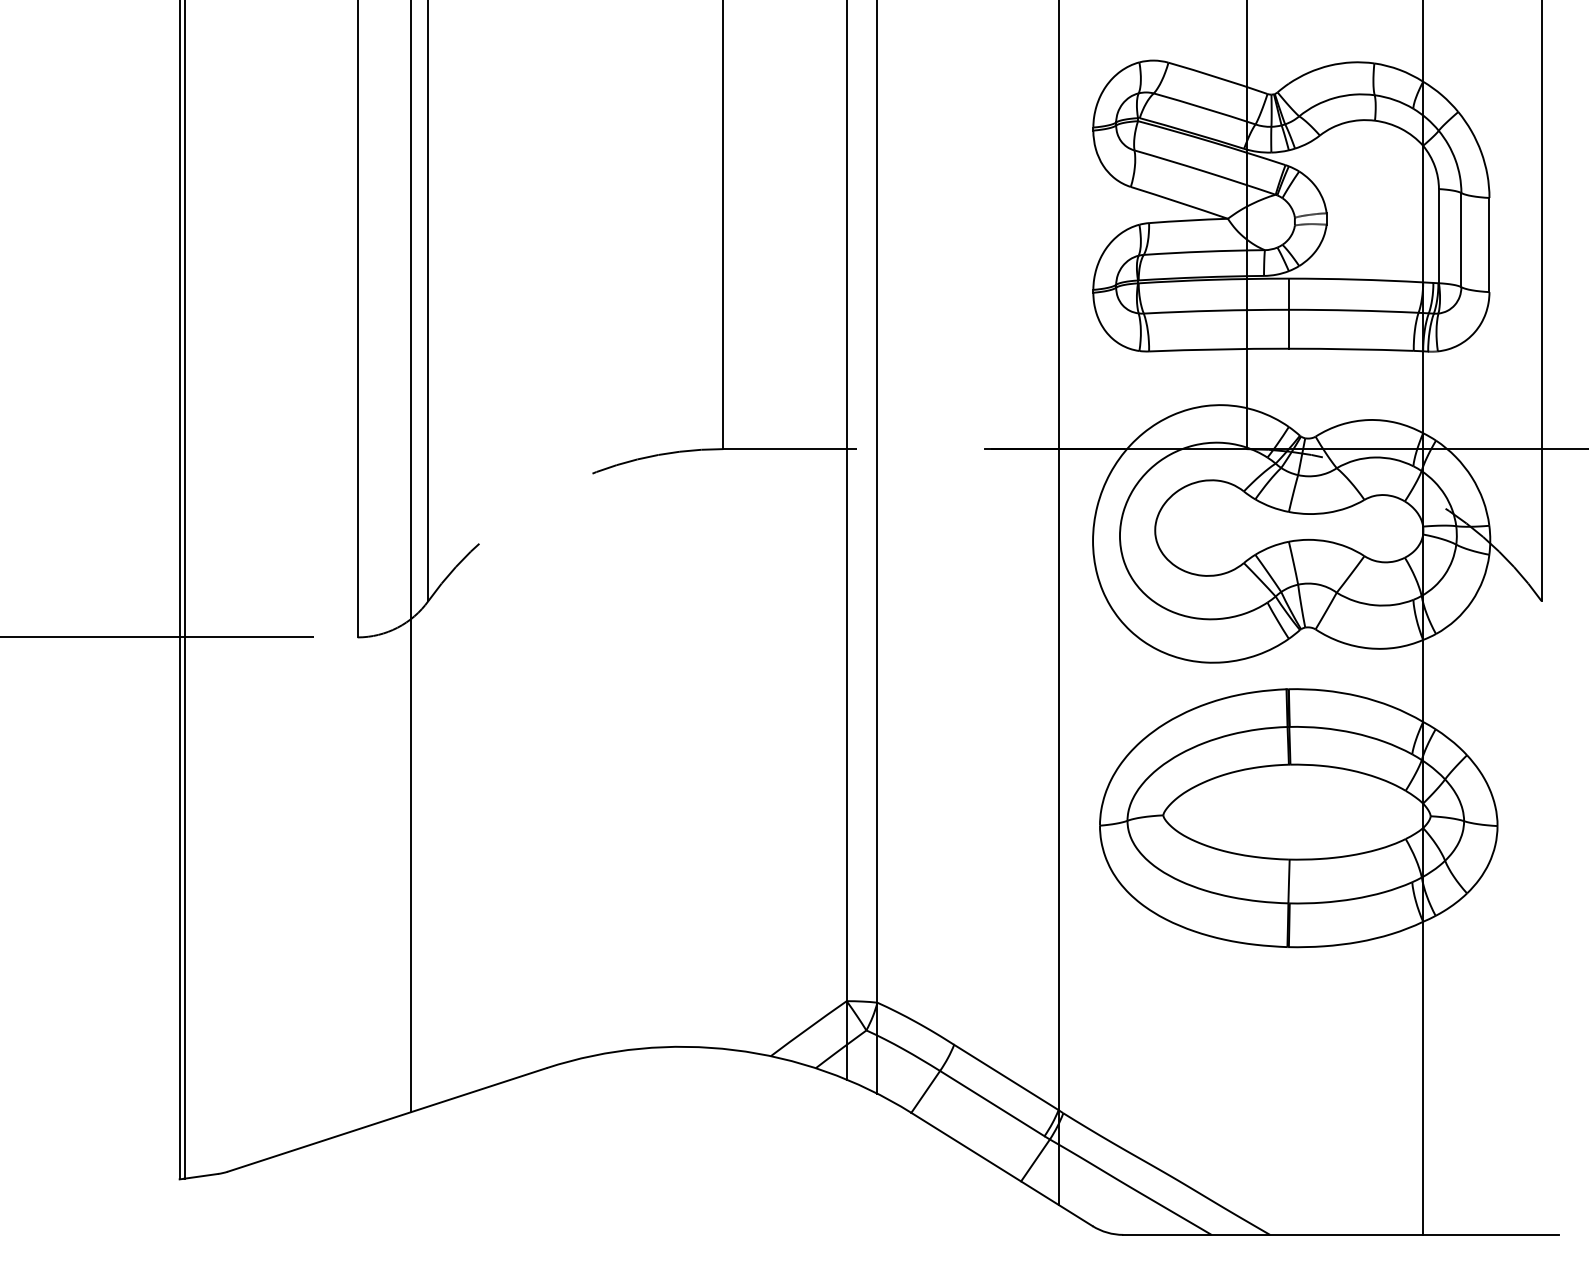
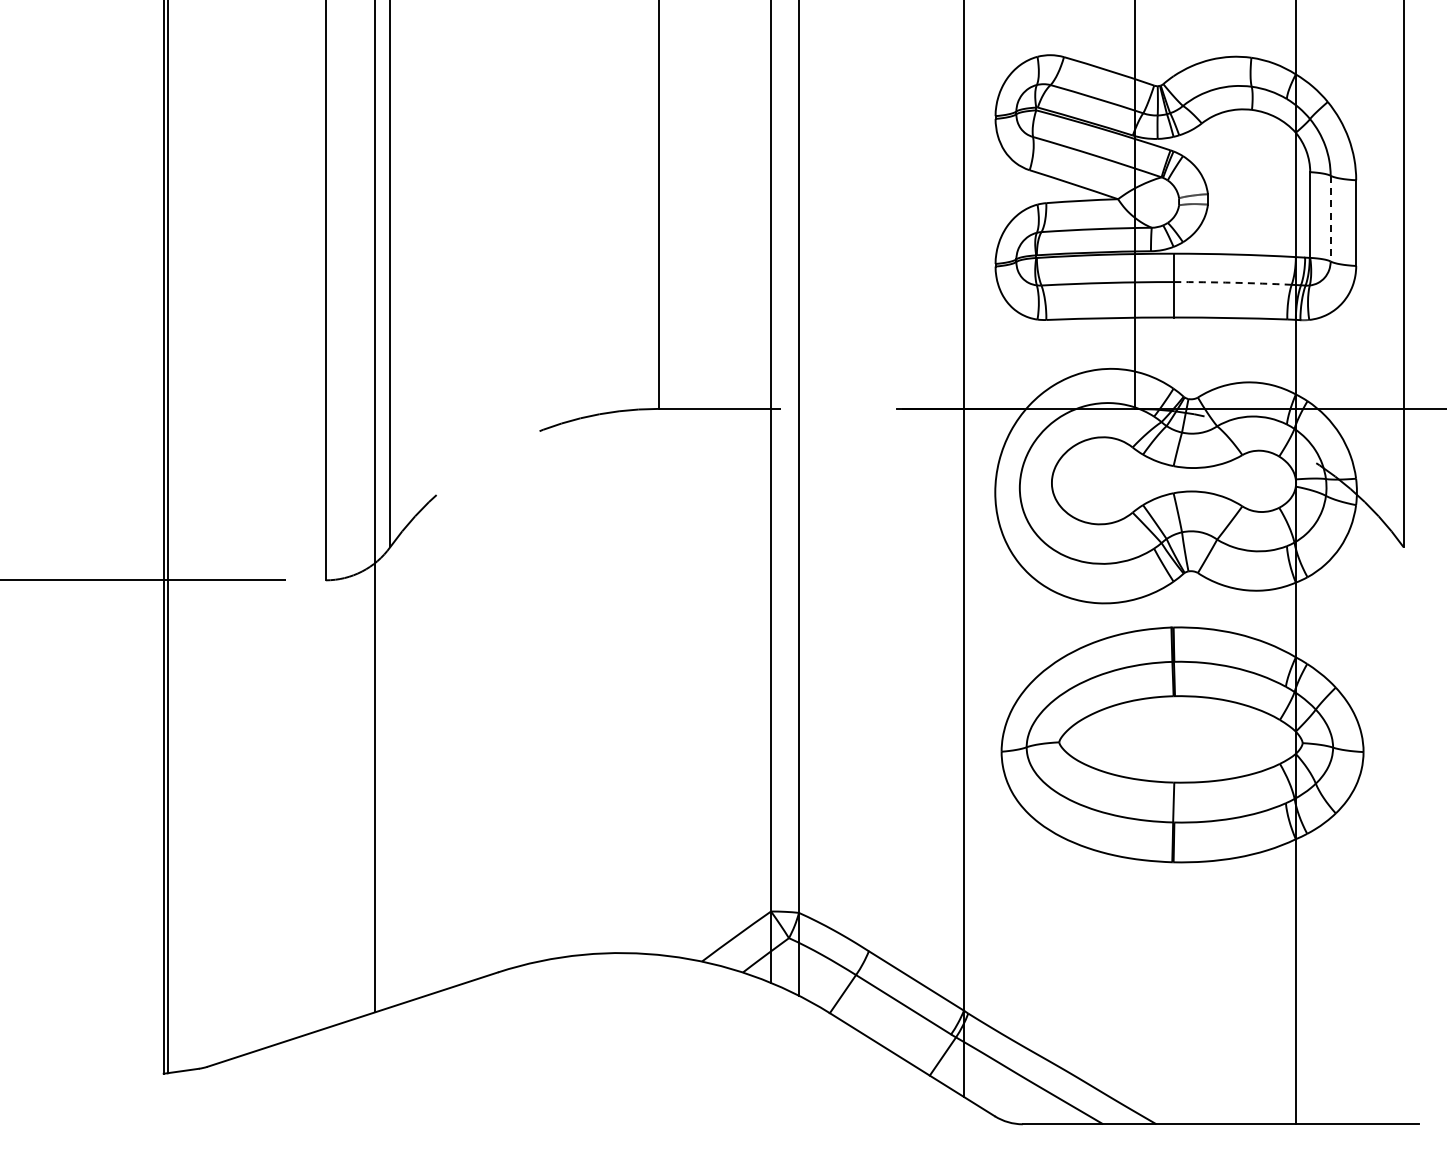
line: (1461, 239) -> (1330, 218), solid -> dashed
arc: (1353, 310) -> (1232, 282), solid -> dashed

